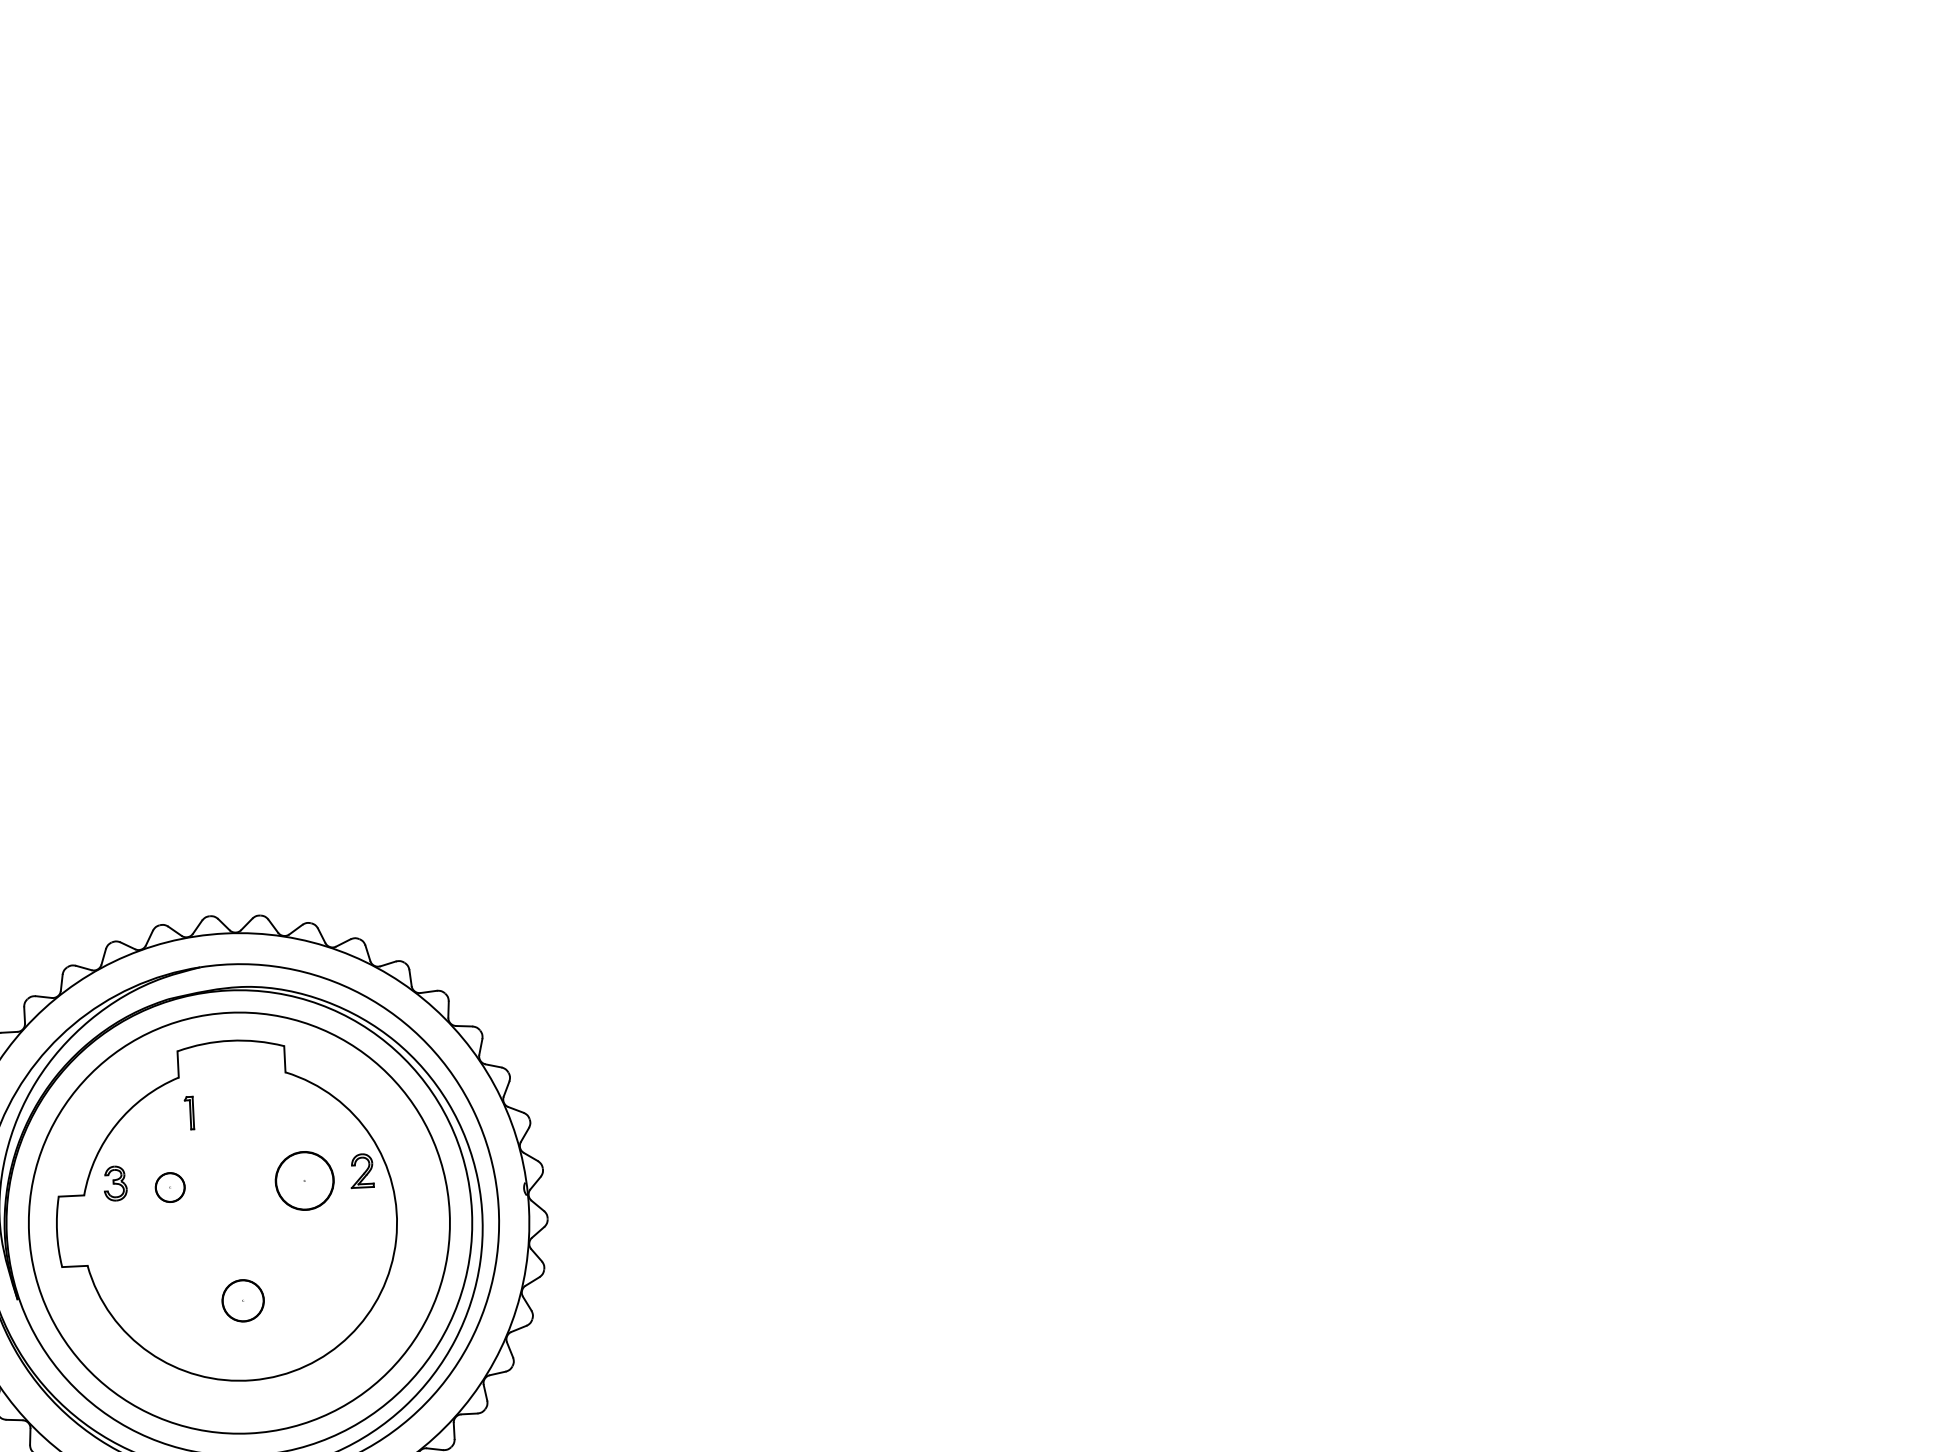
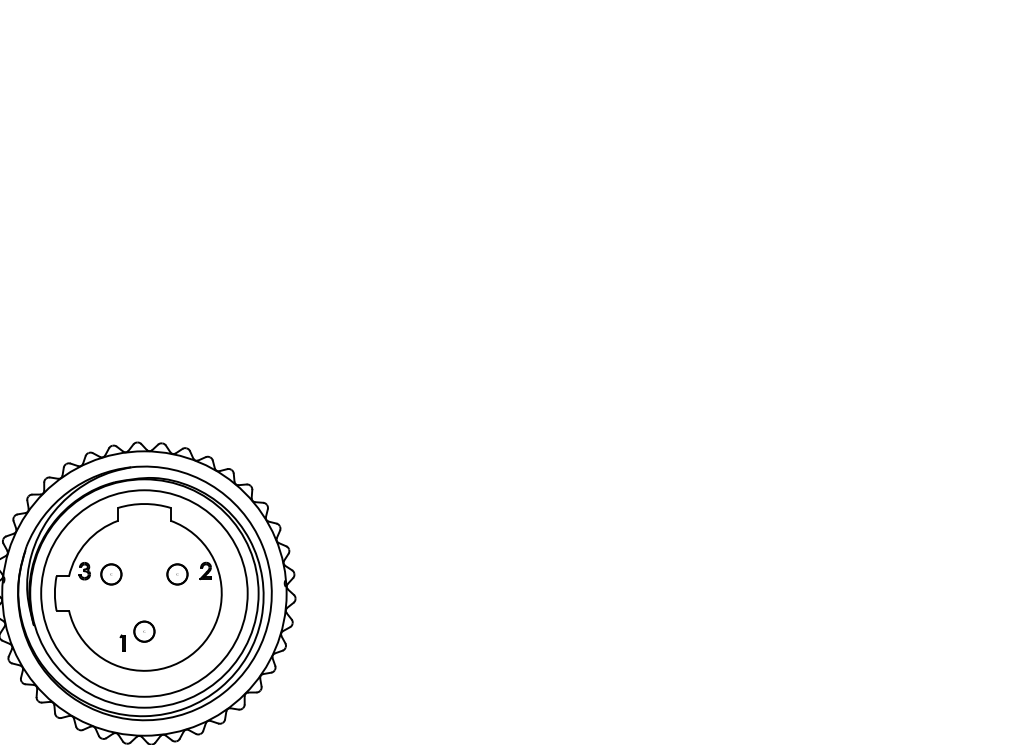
part: (189, 1111) -> (122, 642), moved
part: (304, 1181) -> (177, 574), size x0.71
part: (170, 1187) -> (111, 574), size x1.43

